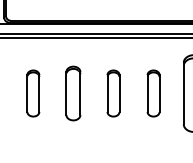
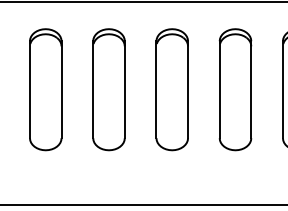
part: (33, 93) -> (46, 89), size x1.67
part: (73, 93) -> (109, 89), size x1.43
part: (113, 93) -> (172, 89), size x1.67
part: (153, 93) -> (235, 89), size x1.67

